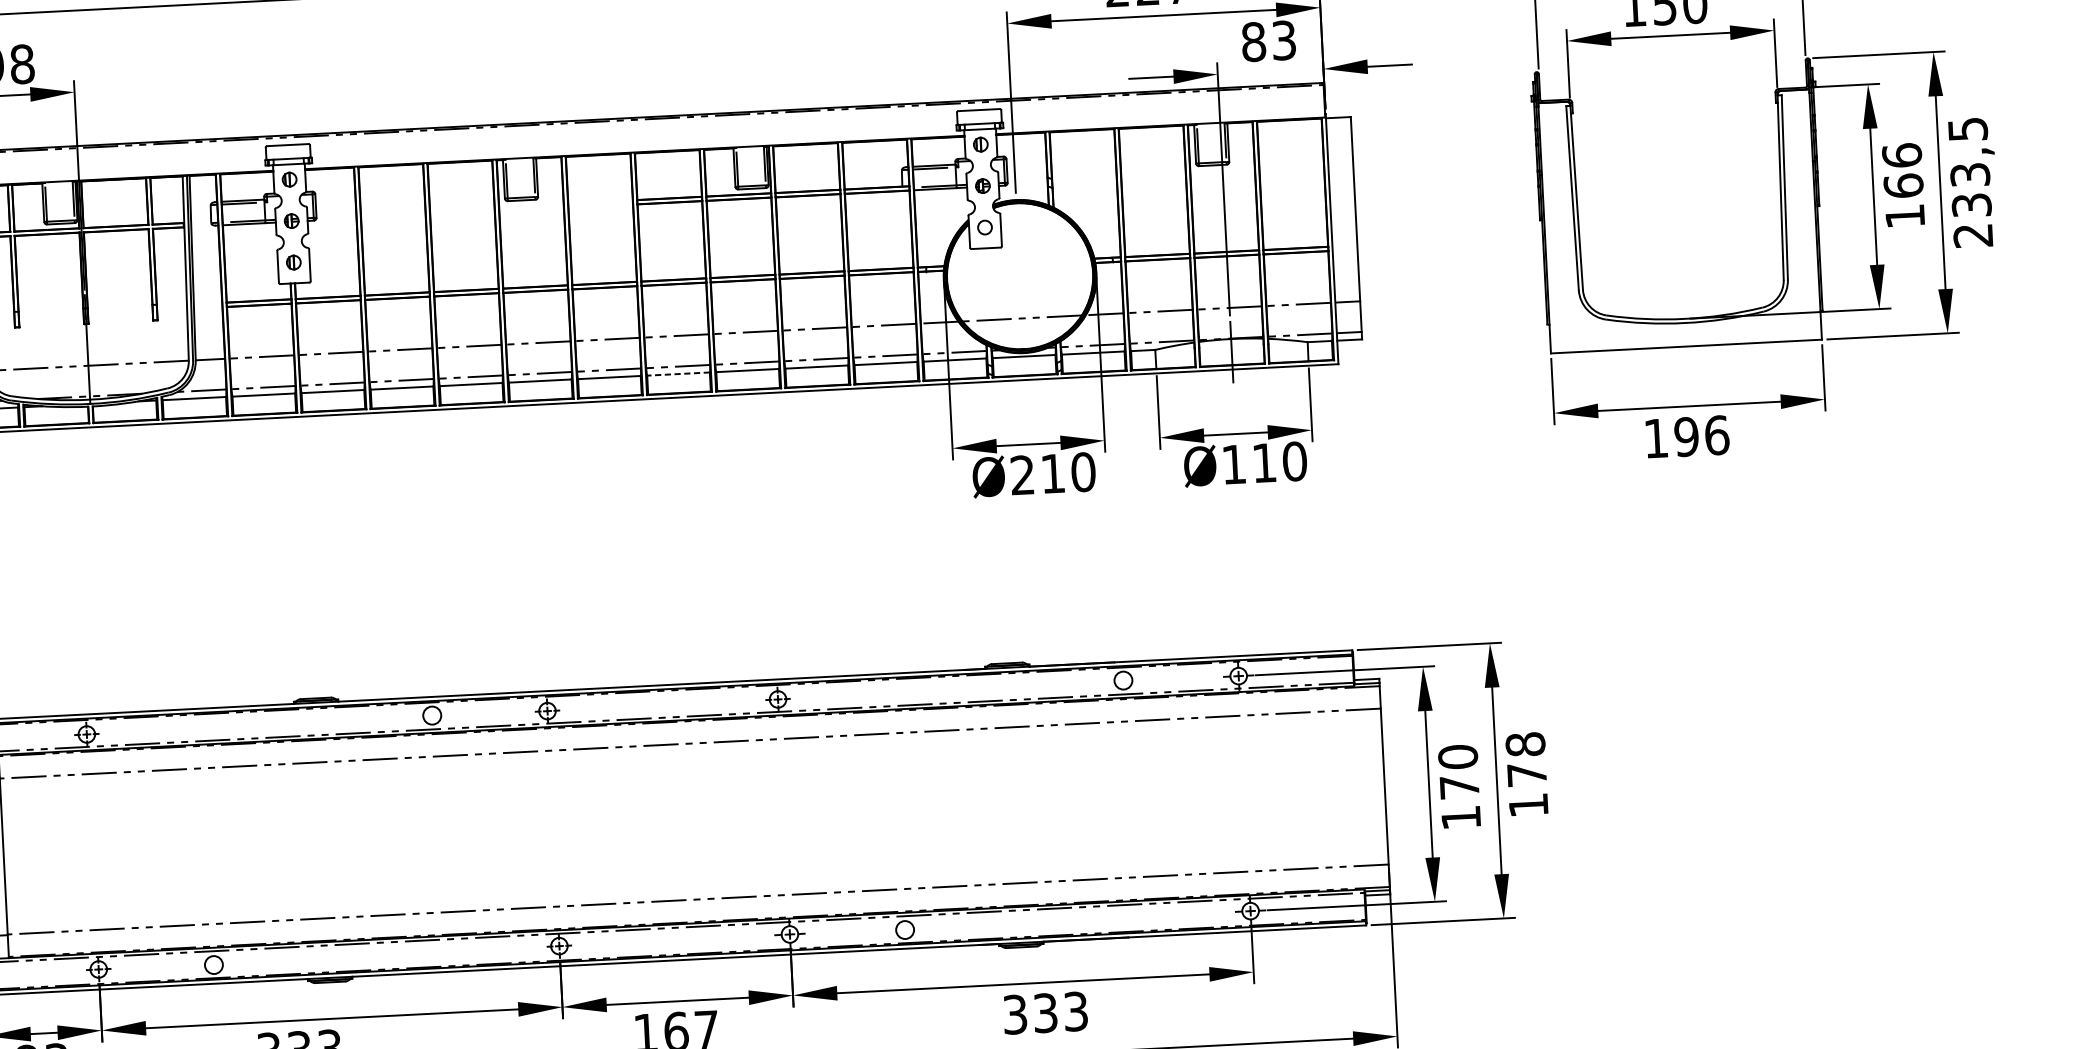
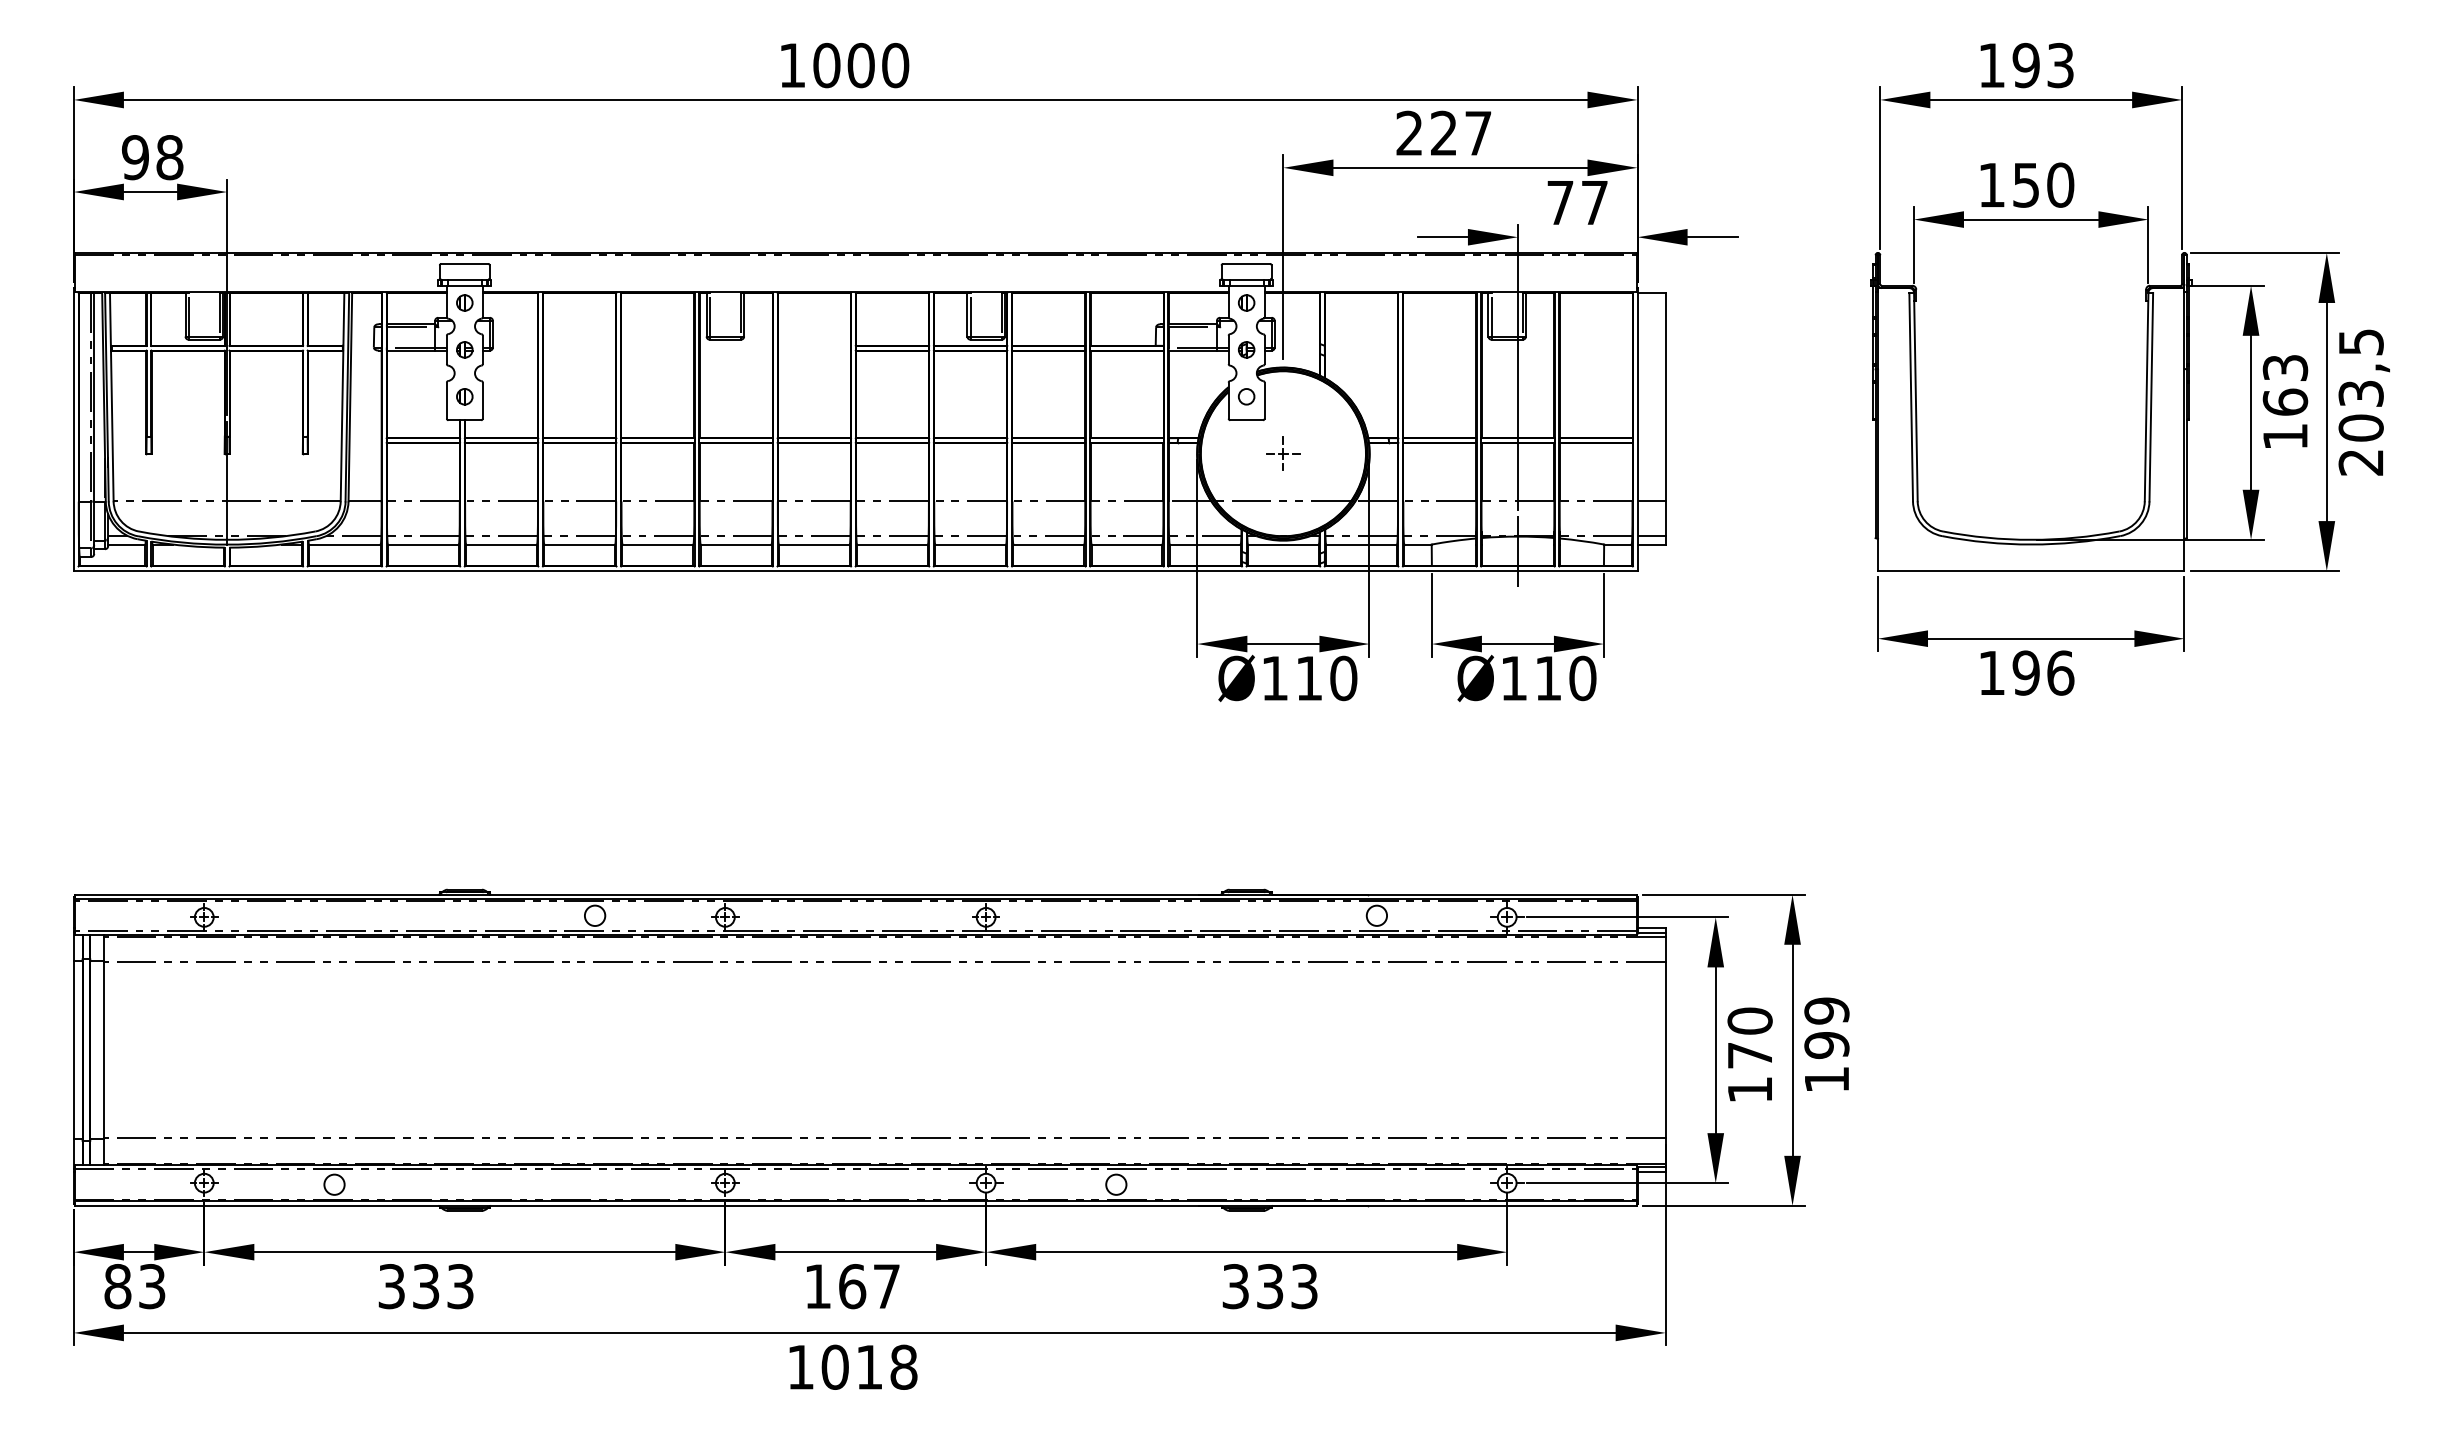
text: (1268, 41) -> (1577, 202), 83 -> 77
text: (1902, 155) -> (2285, 367), 166 -> 163
text: (1971, 204) -> (2360, 427), 233,5 -> 203,5
part: (1020, 276) -> (1283, 453), added
line: (677, 374) -> (891, 544), dashed -> solid
text: (1022, 474) -> (1274, 677), Ø210 -> Ø110
text: (1525, 760) -> (1826, 1028), 178 -> 199

